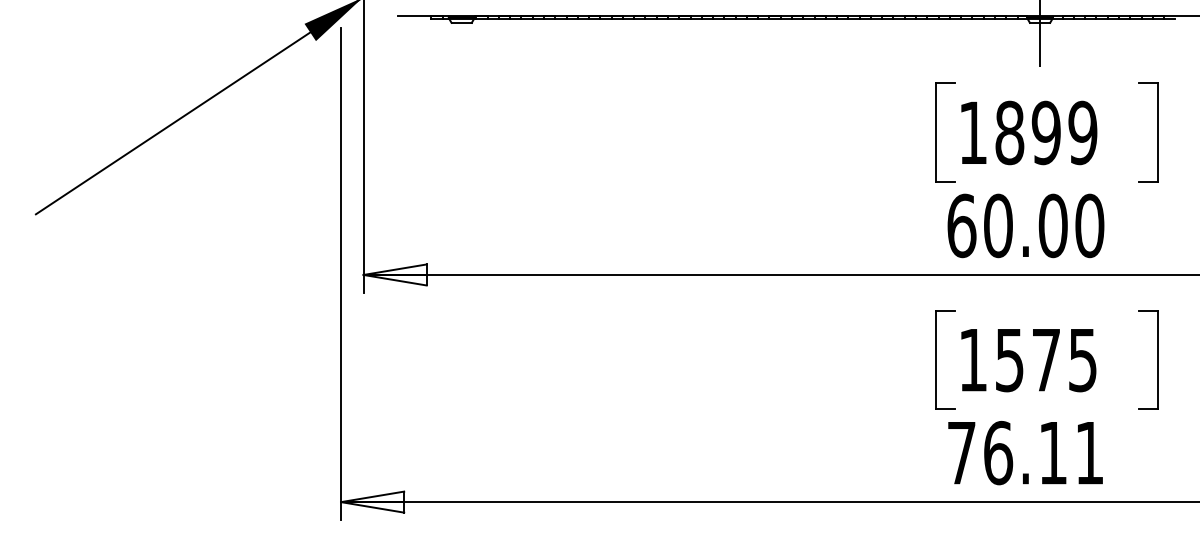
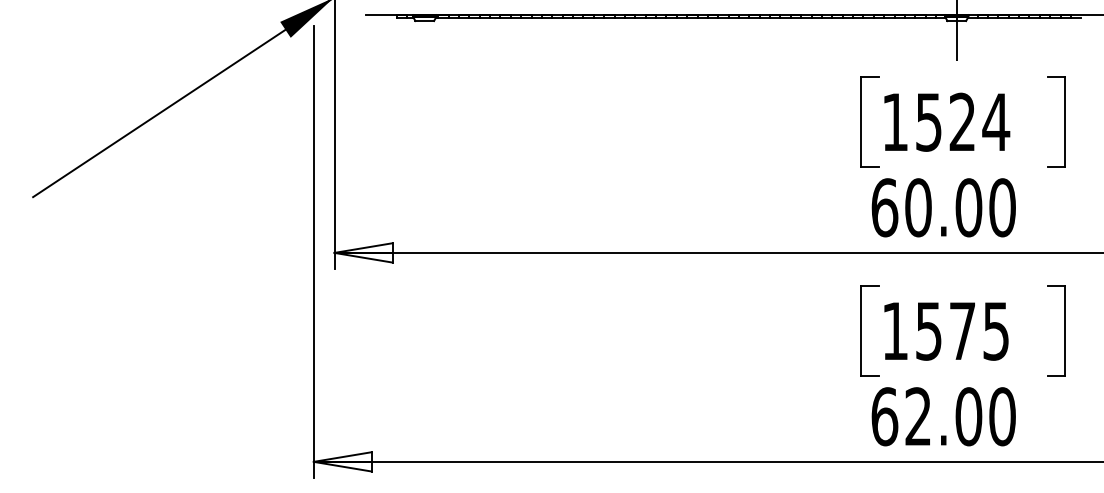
text: (1046, 132) -> (962, 121), 1899 -> 1524
text: (1025, 452) -> (943, 416), 76.11 -> 62.00

